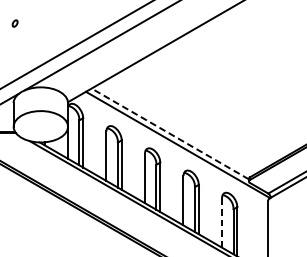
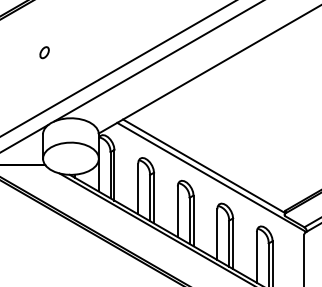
part: (15, 23) -> (44, 52), size x1.67
line: (169, 133) -> (203, 165), dashed -> solid
line: (221, 222) -> (256, 257), dashed -> solid

